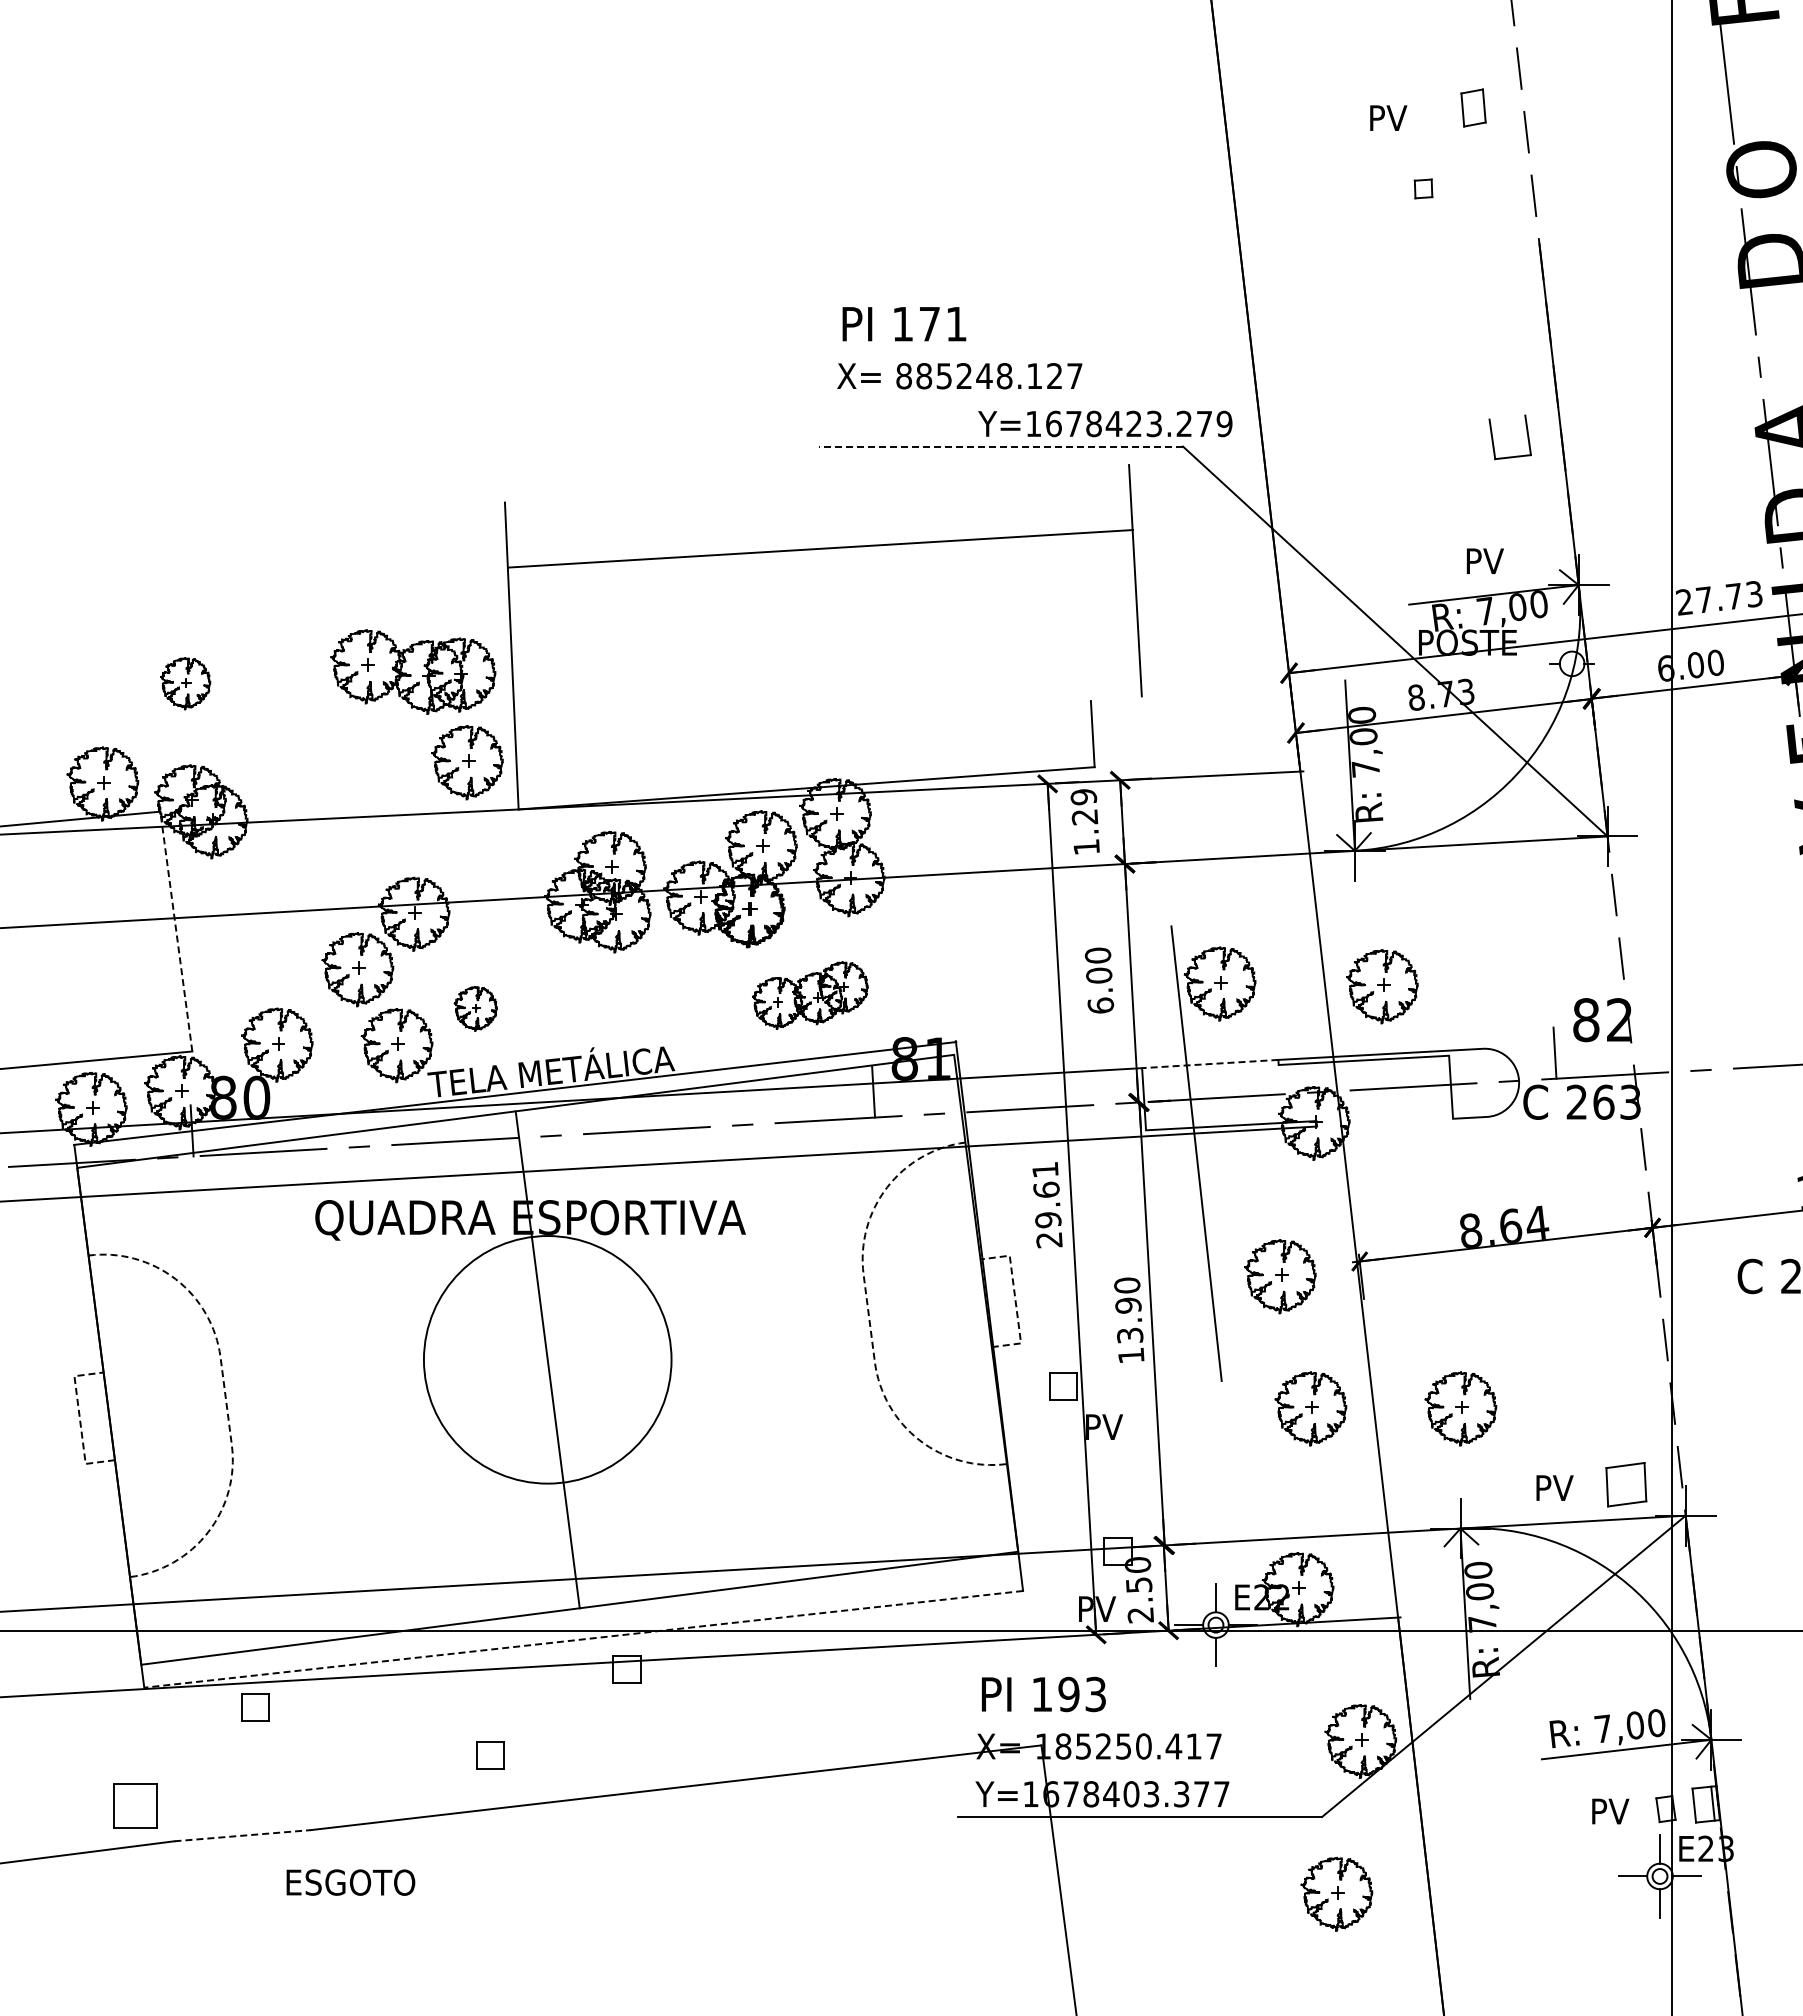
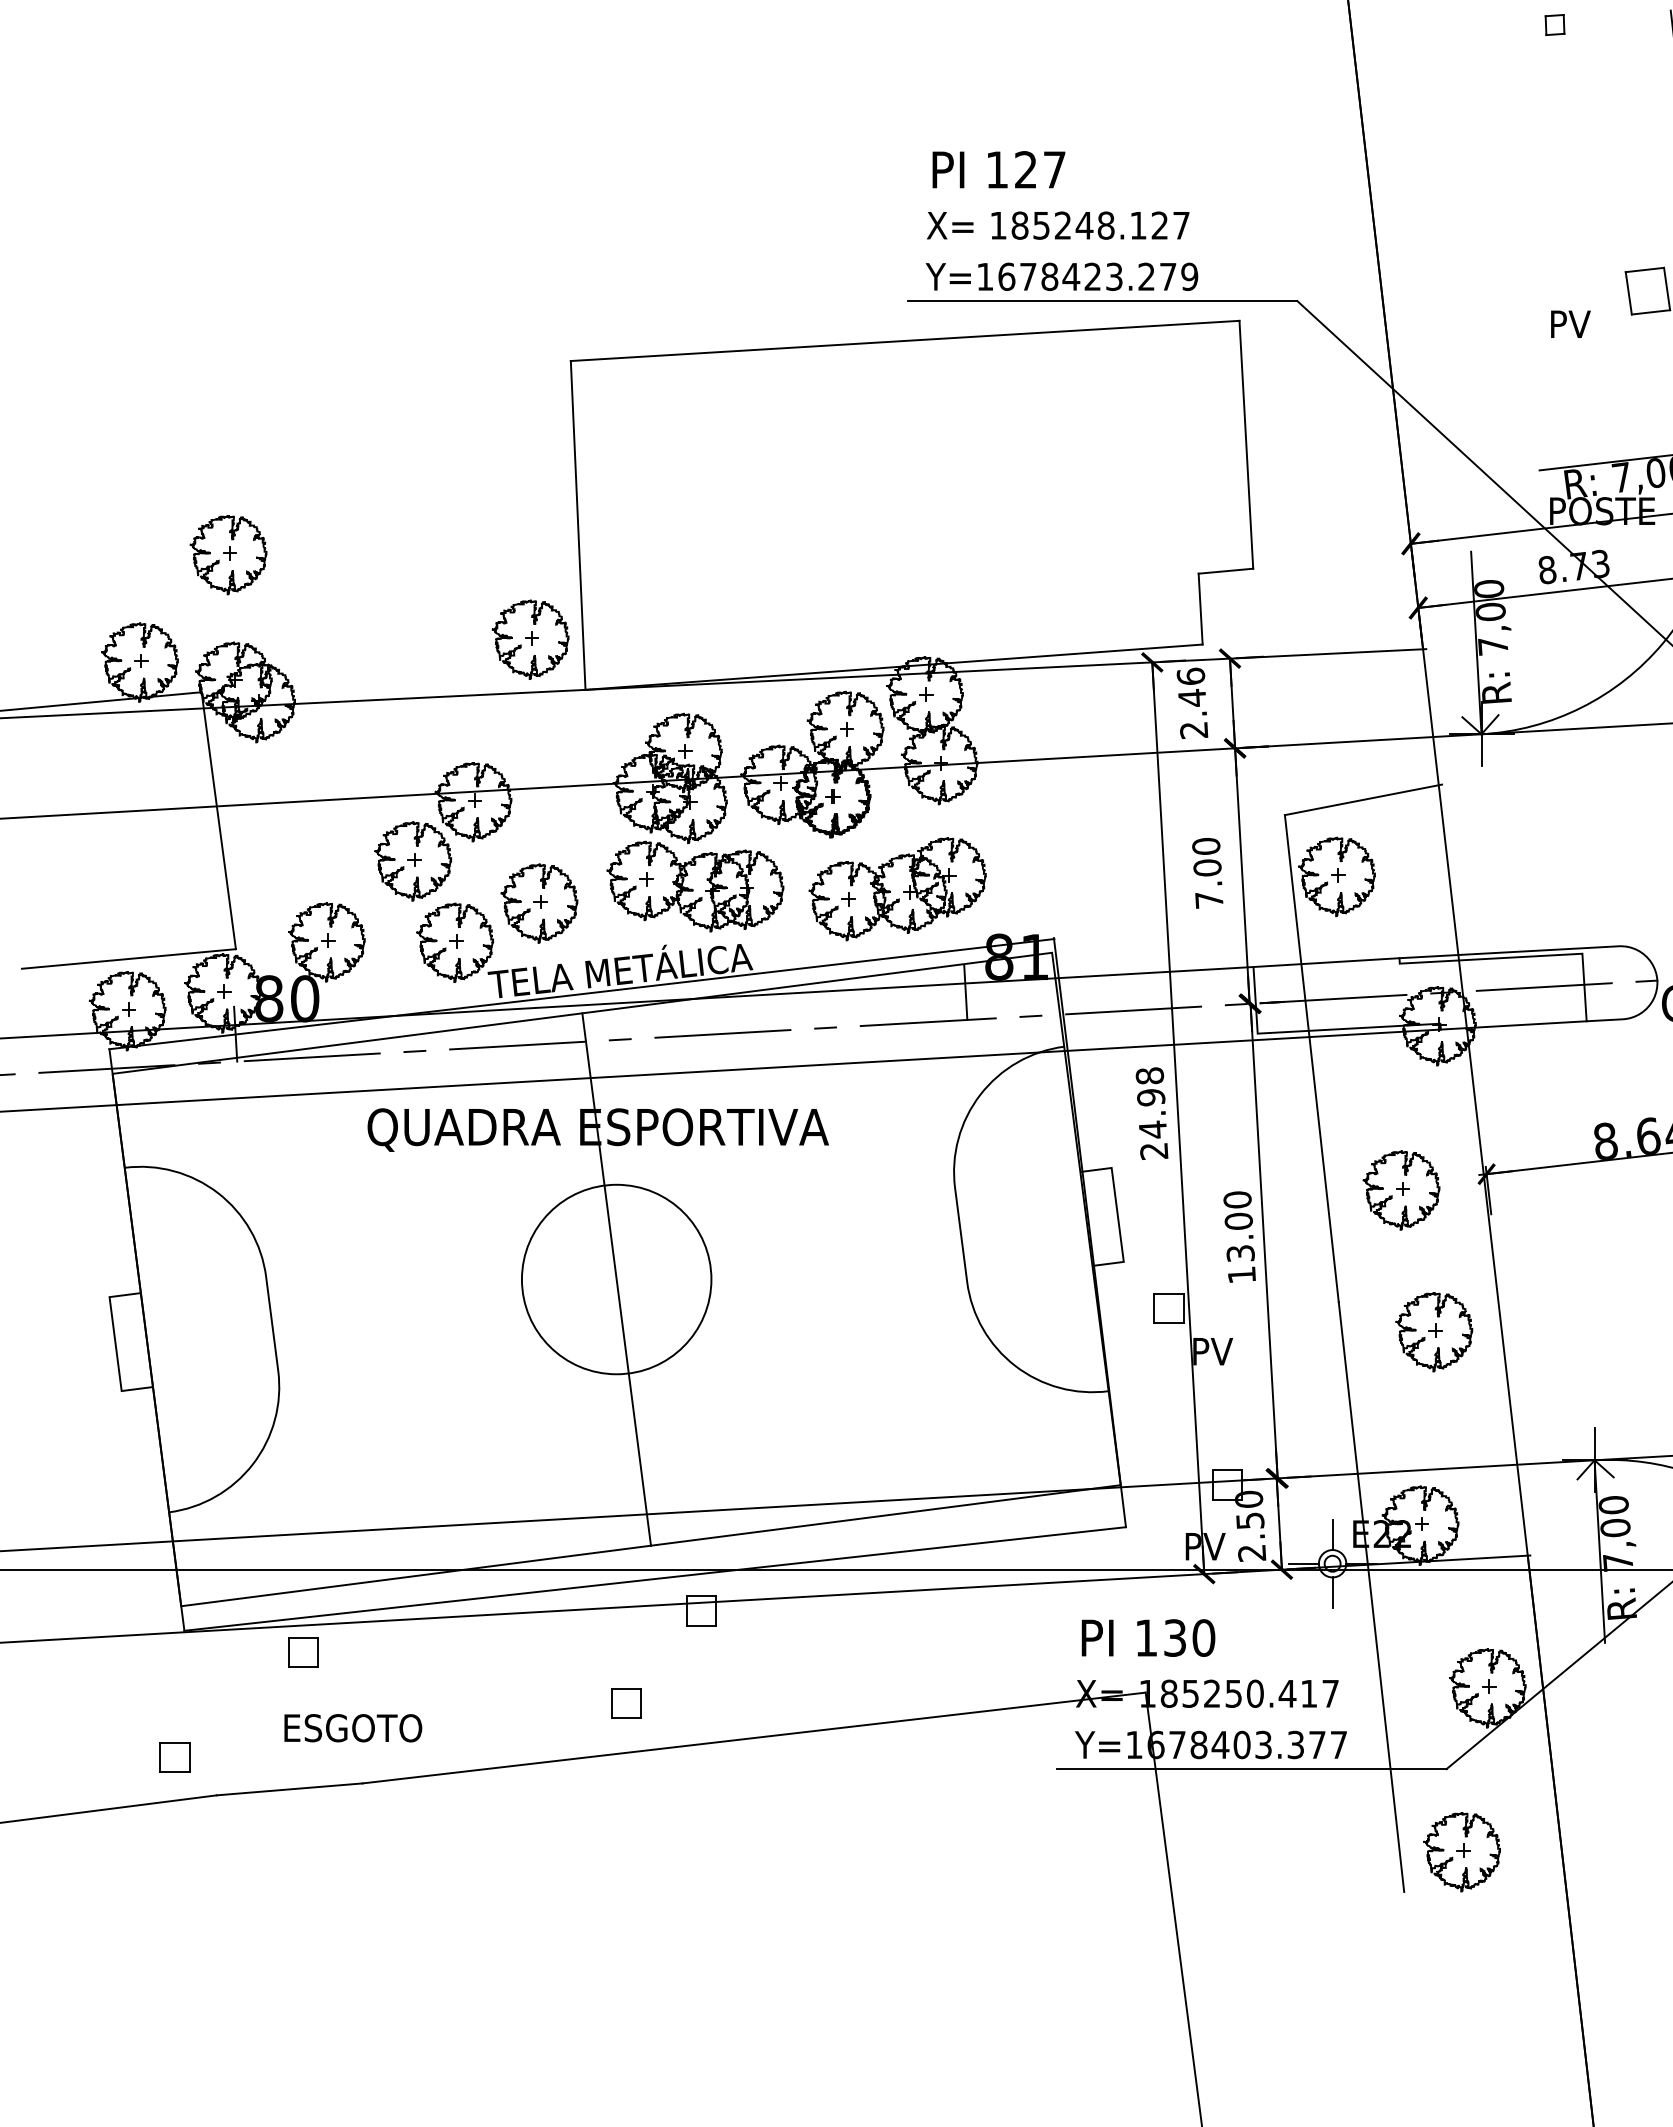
text: (942, 323) -> (1039, 169), 171 -> 127
text: (903, 376) -> (997, 225), 885248.127 -> 185248.127
line: (1507, 417) -> (1644, 269), added
text: (1105, 423) -> (1062, 276), moved
line: (1001, 446) -> (1102, 300), dashed -> solid
line: (820, 548) -> (904, 340), moved
text: (1484, 560) -> (1569, 323), moved
part: (413, 671) -> (695, 885), moved
part: (185, 683) -> (228, 554), size x1.43
line: (1115, 698) -> (1224, 570), added
text: (1084, 821) -> (1191, 702), 1.29 -> 2.46
line: (1244, 911) -> (1363, 799), added
line: (176, 931) -> (218, 820), dashed -> solid
part: (1382, 986) -> (1511, 879), removed
part: (810, 995) -> (898, 889), size x1.43
text: (1100, 1005) -> (1208, 899), 6.00 -> 7.00
part: (475, 1008) -> (539, 903), size x1.67
line: (1209, 1064) -> (1325, 963), dashed -> solid
line: (1385, 1122) -> (1514, 1025), added
text: (1046, 1194) -> (1151, 1102), 29.61 -> 24.98
line: (1015, 1299) -> (1117, 1214), dashed -> solid
text: (1128, 1305) -> (1238, 1221), 13.90 -> 13.00
line: (869, 1318) -> (961, 1235), dashed -> solid
circle: (547, 1359) -> (616, 1279), size x0.71
line: (226, 1401) -> (272, 1324), dashed -> solid
part: (1460, 1408) -> (1594, 1331), removed
line: (80, 1419) -> (116, 1343), dashed -> solid
line: (583, 1639) -> (654, 1579), dashed -> solid
line: (1251, 1656) -> (1370, 1597), added
text: (1082, 1694) -> (1189, 1638), 193 -> 130
part: (490, 1755) -> (626, 1703), moved
part: (135, 1805) -> (175, 1757), size x0.62
line: (242, 1835) -> (289, 1789), dashed -> solid
text: (350, 1882) -> (352, 1728), moved

